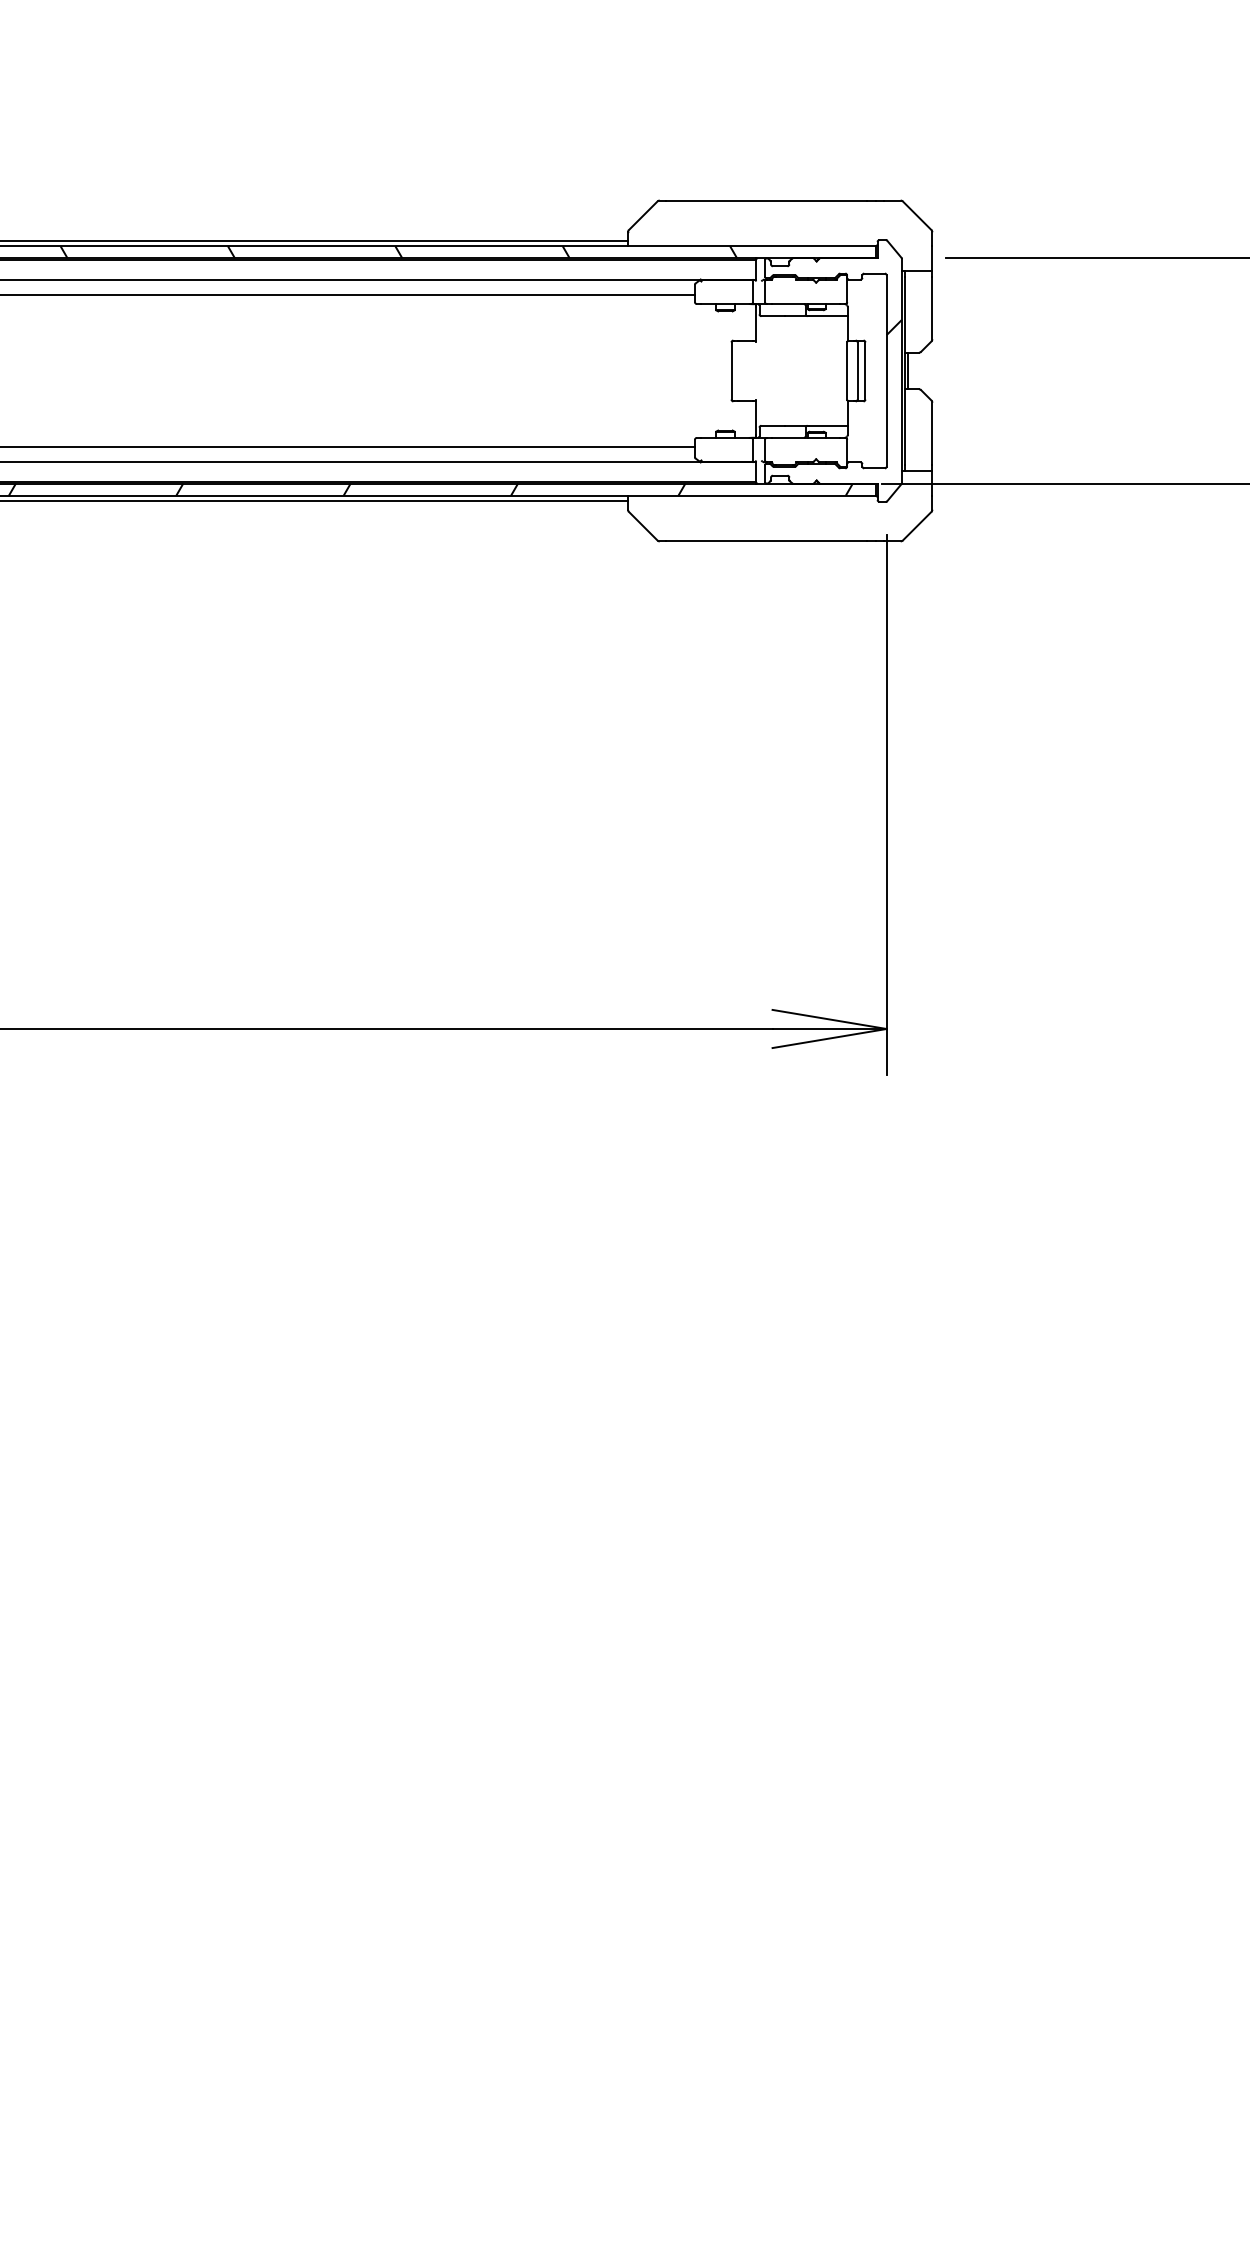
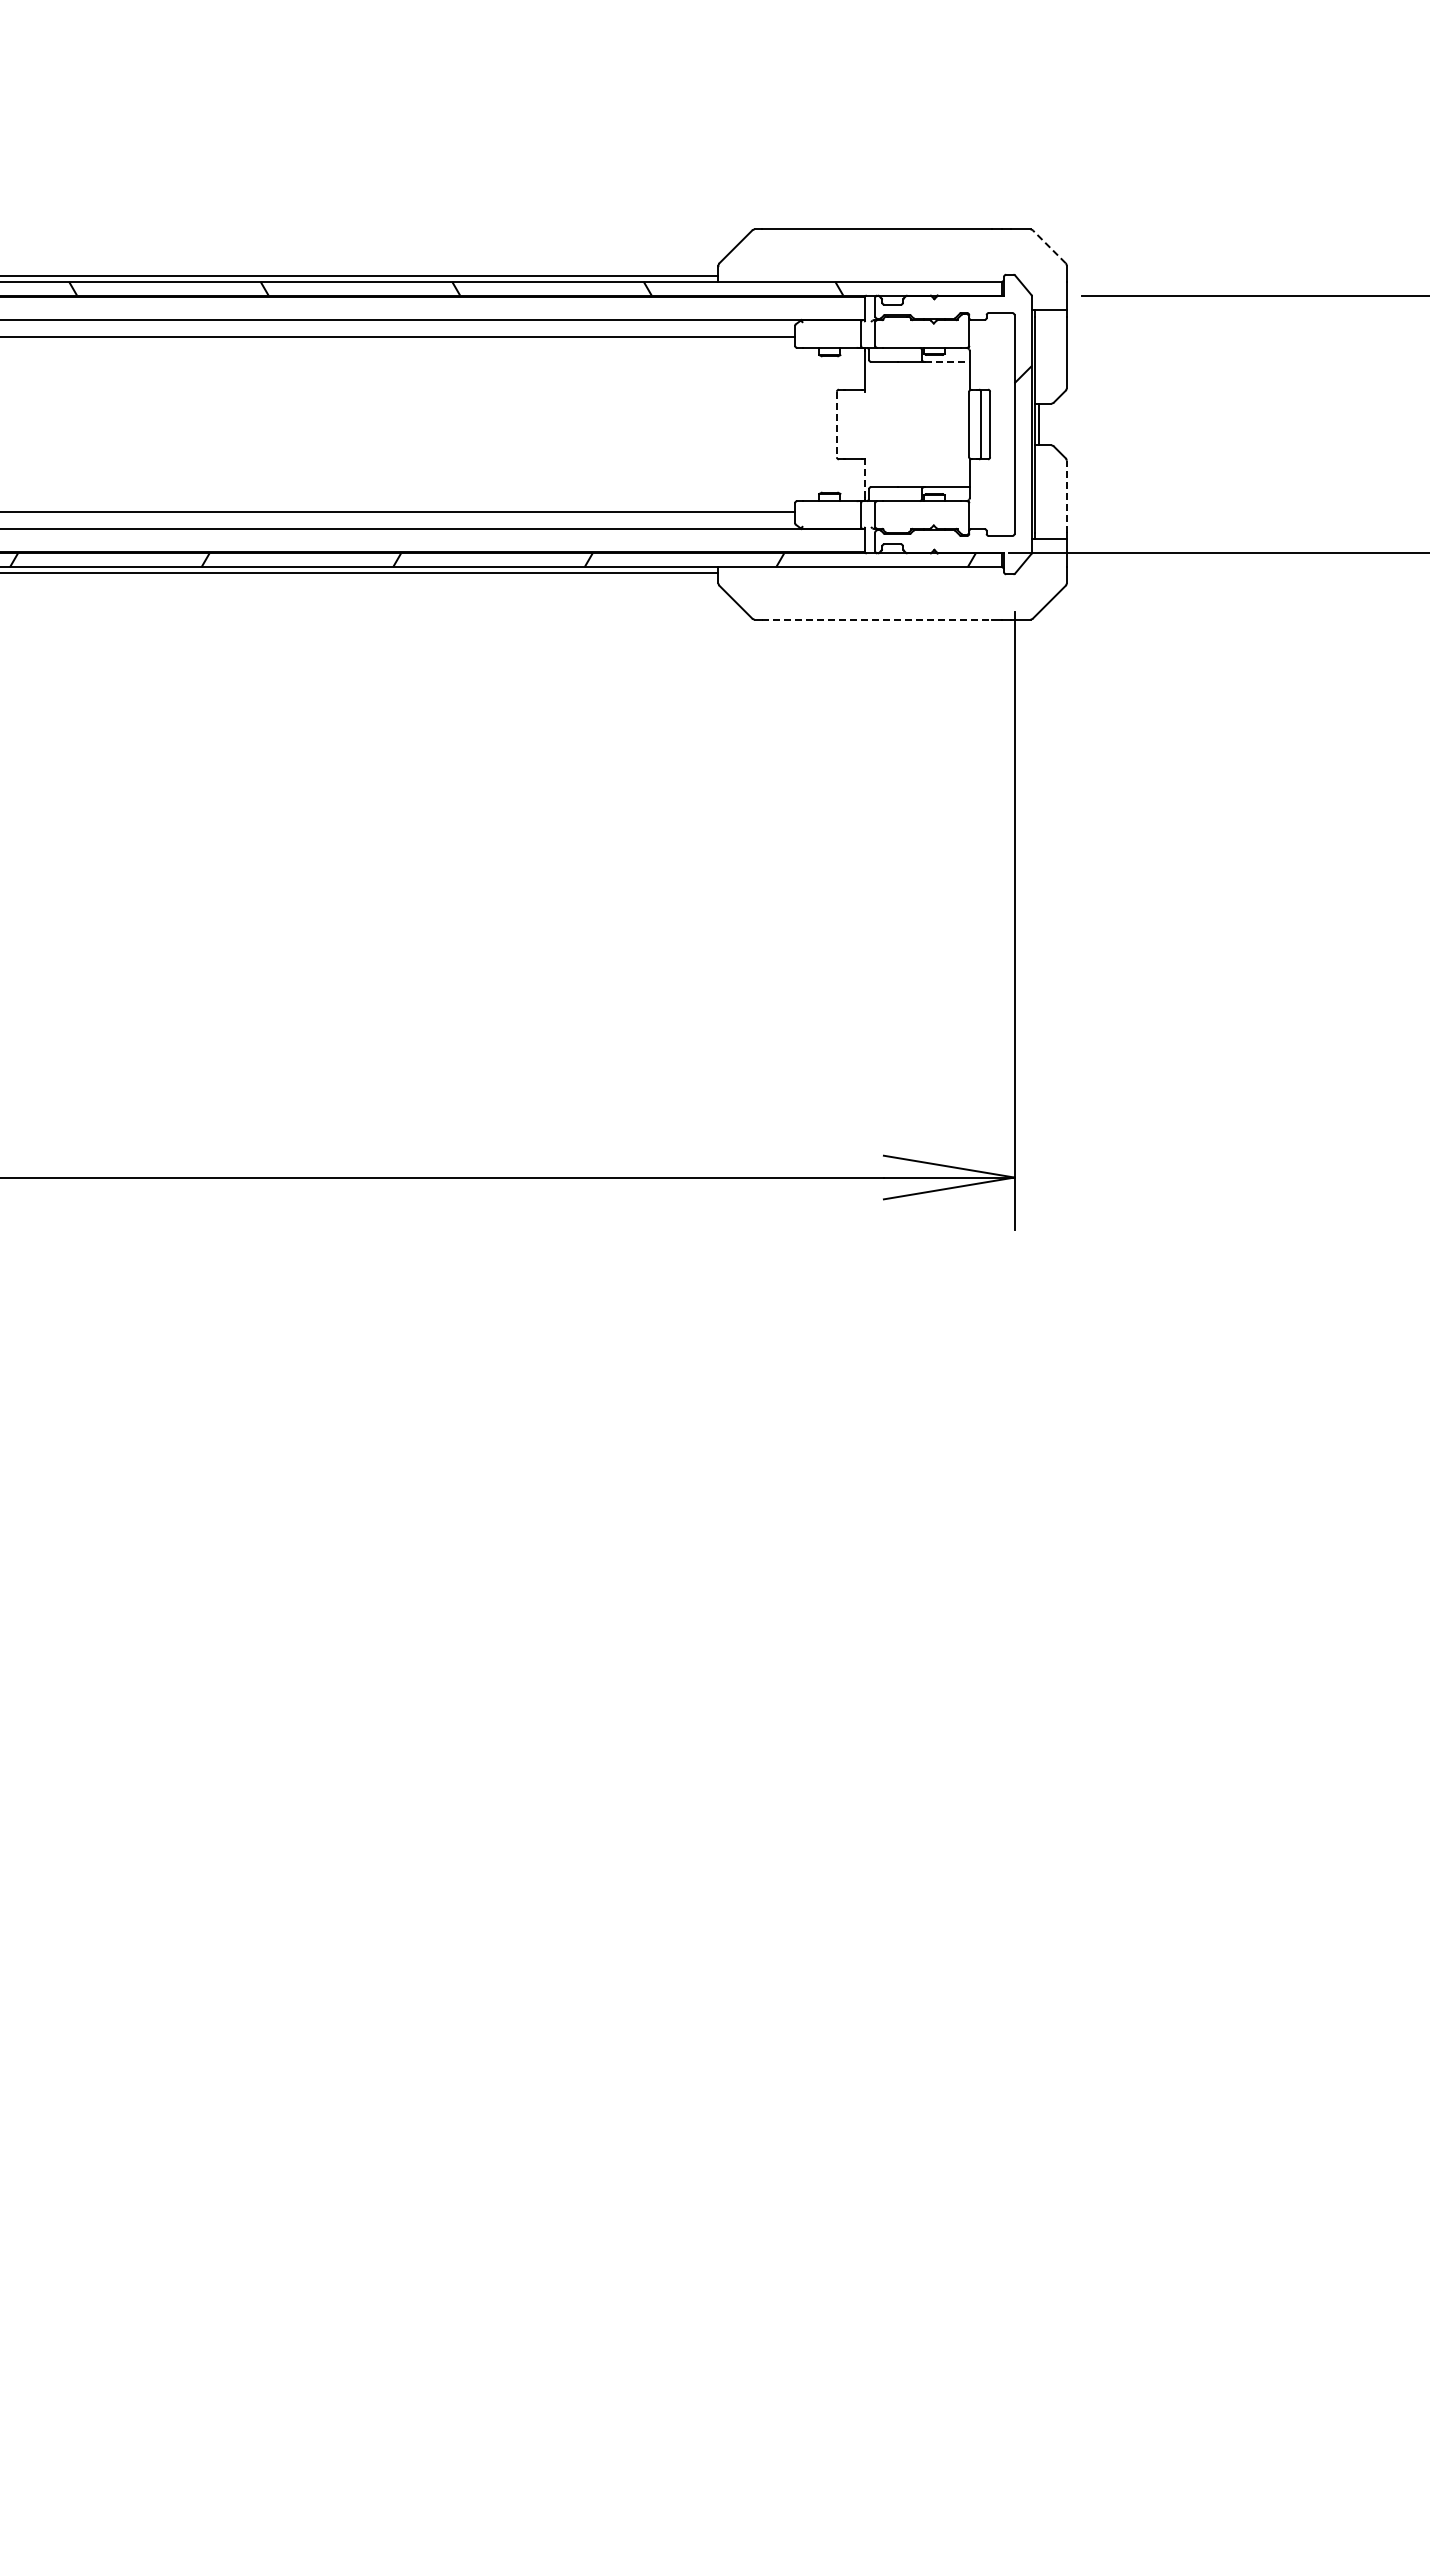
line: (917, 215) -> (1049, 246), solid -> dashed
line: (829, 315) -> (948, 361), solid -> dashed
line: (731, 370) -> (836, 424), solid -> dashed
line: (755, 416) -> (864, 476), solid -> dashed
line: (932, 433) -> (1066, 496), solid -> dashed
line: (766, 541) -> (876, 619), solid -> dashed

